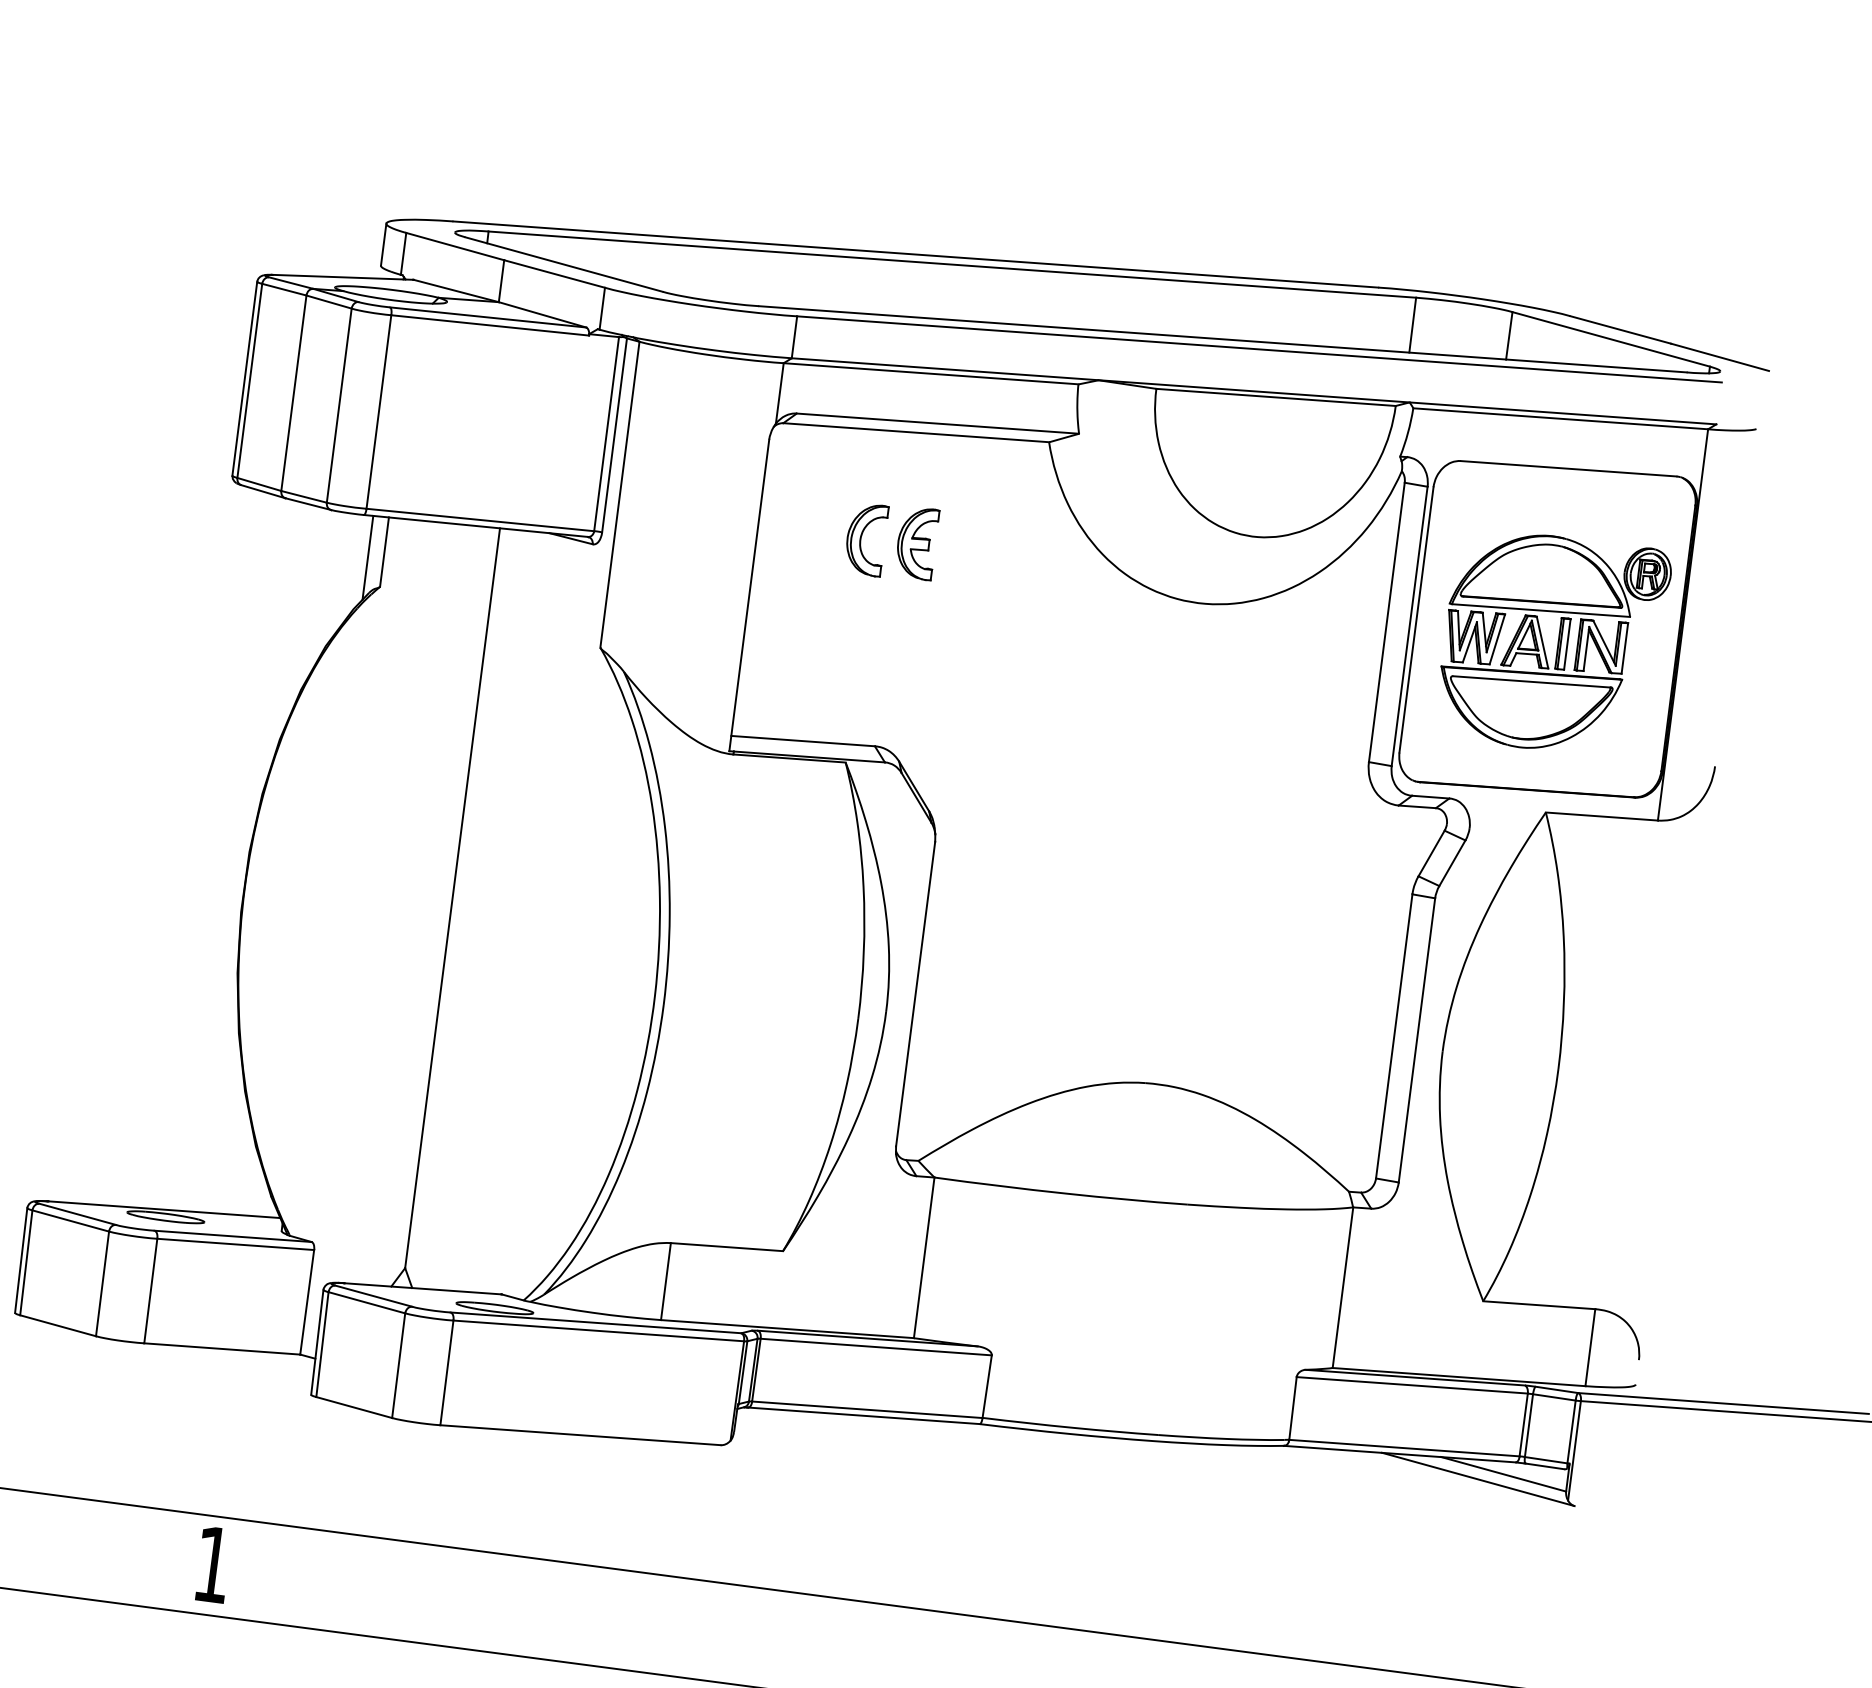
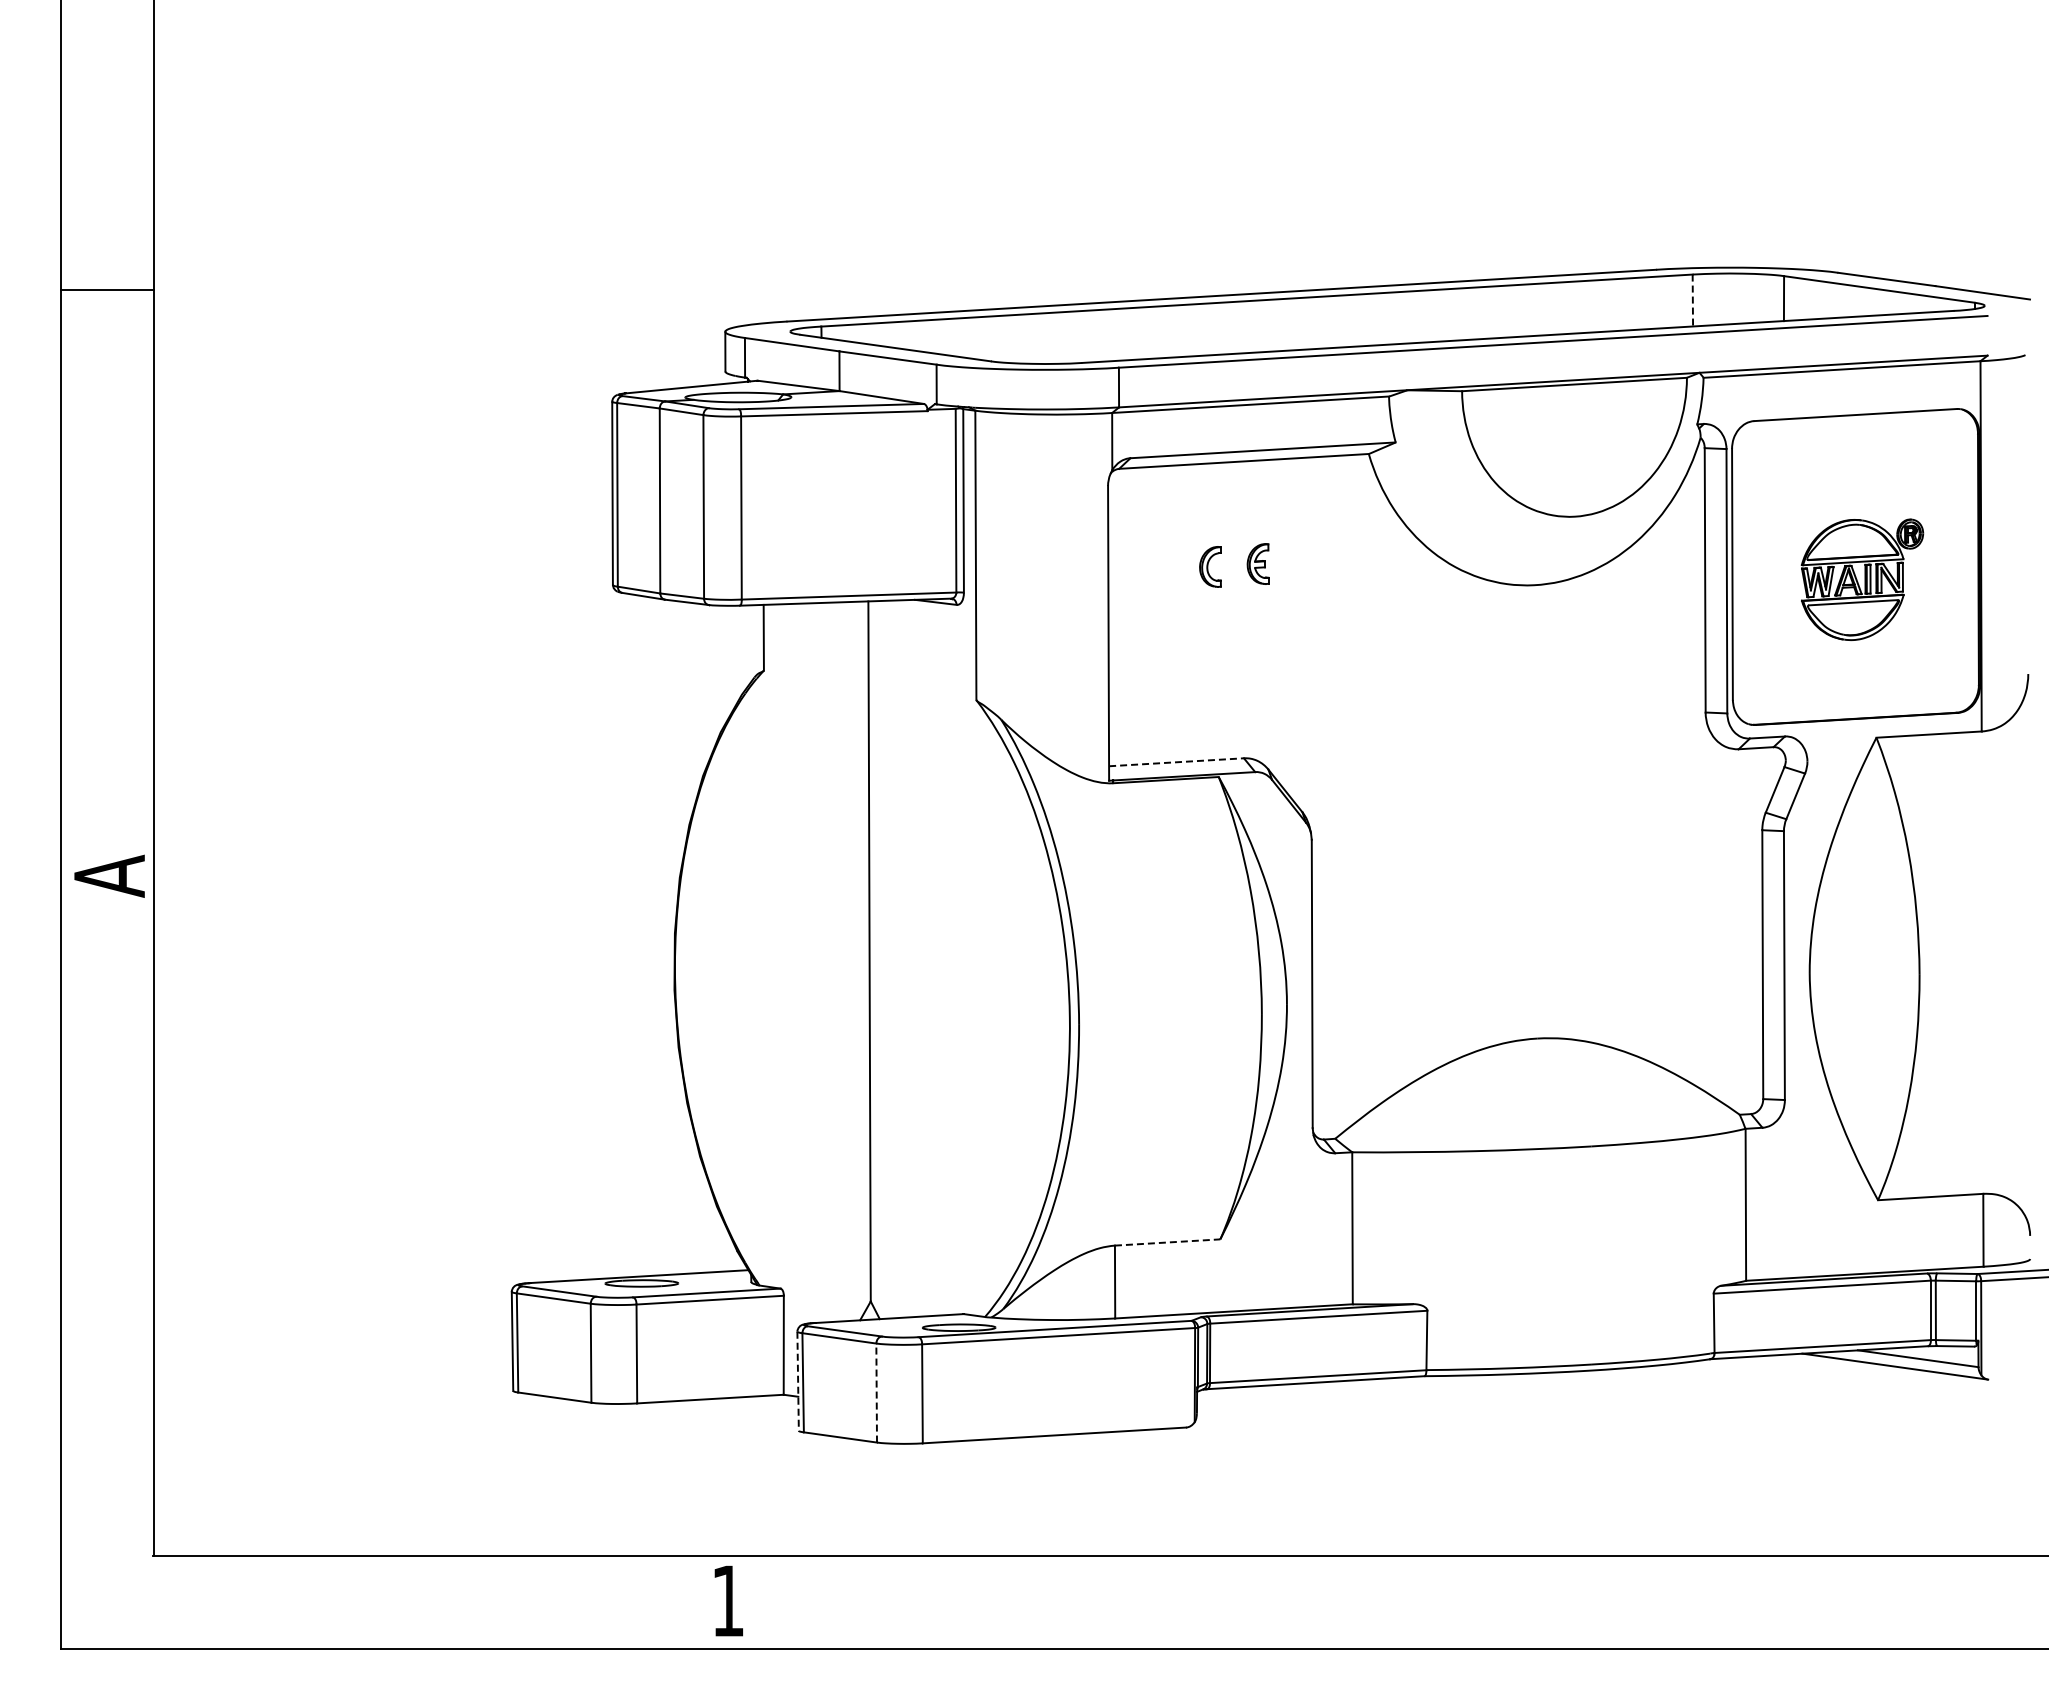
line: (1412, 325) -> (1692, 300), solid -> dashed
part: (866, 539) -> (1210, 566), size x0.6
part: (916, 542) -> (1257, 563), size x0.6
line: (367, 557) -> (748, 644), removed
part: (1553, 643) -> (1862, 579), size x0.6
line: (803, 741) -> (1176, 762), solid -> dashed
line: (726, 1247) -> (1167, 1242), solid -> dashed
line: (317, 1342) -> (798, 1381), solid -> dashed
line: (398, 1366) -> (876, 1393), solid -> dashed

